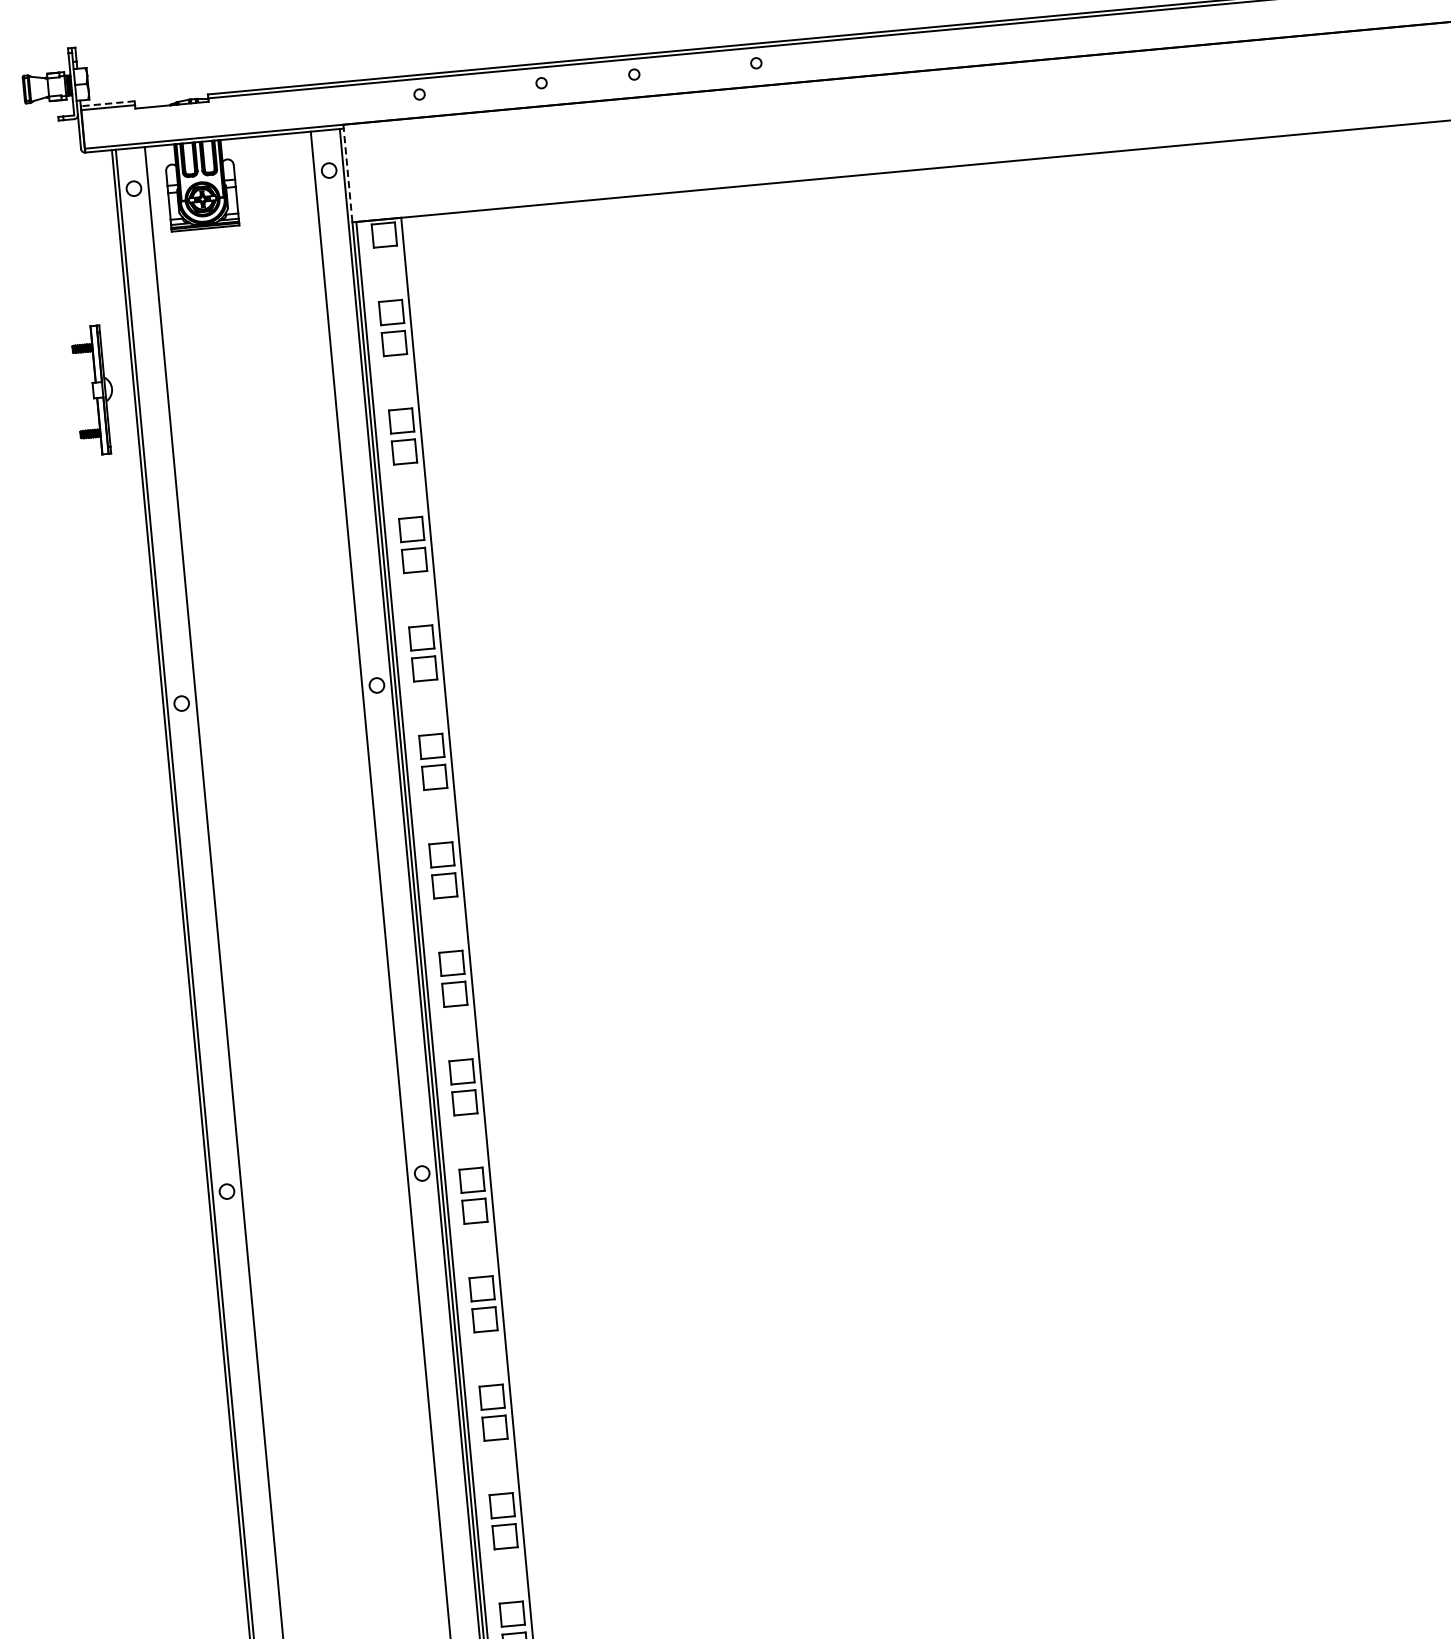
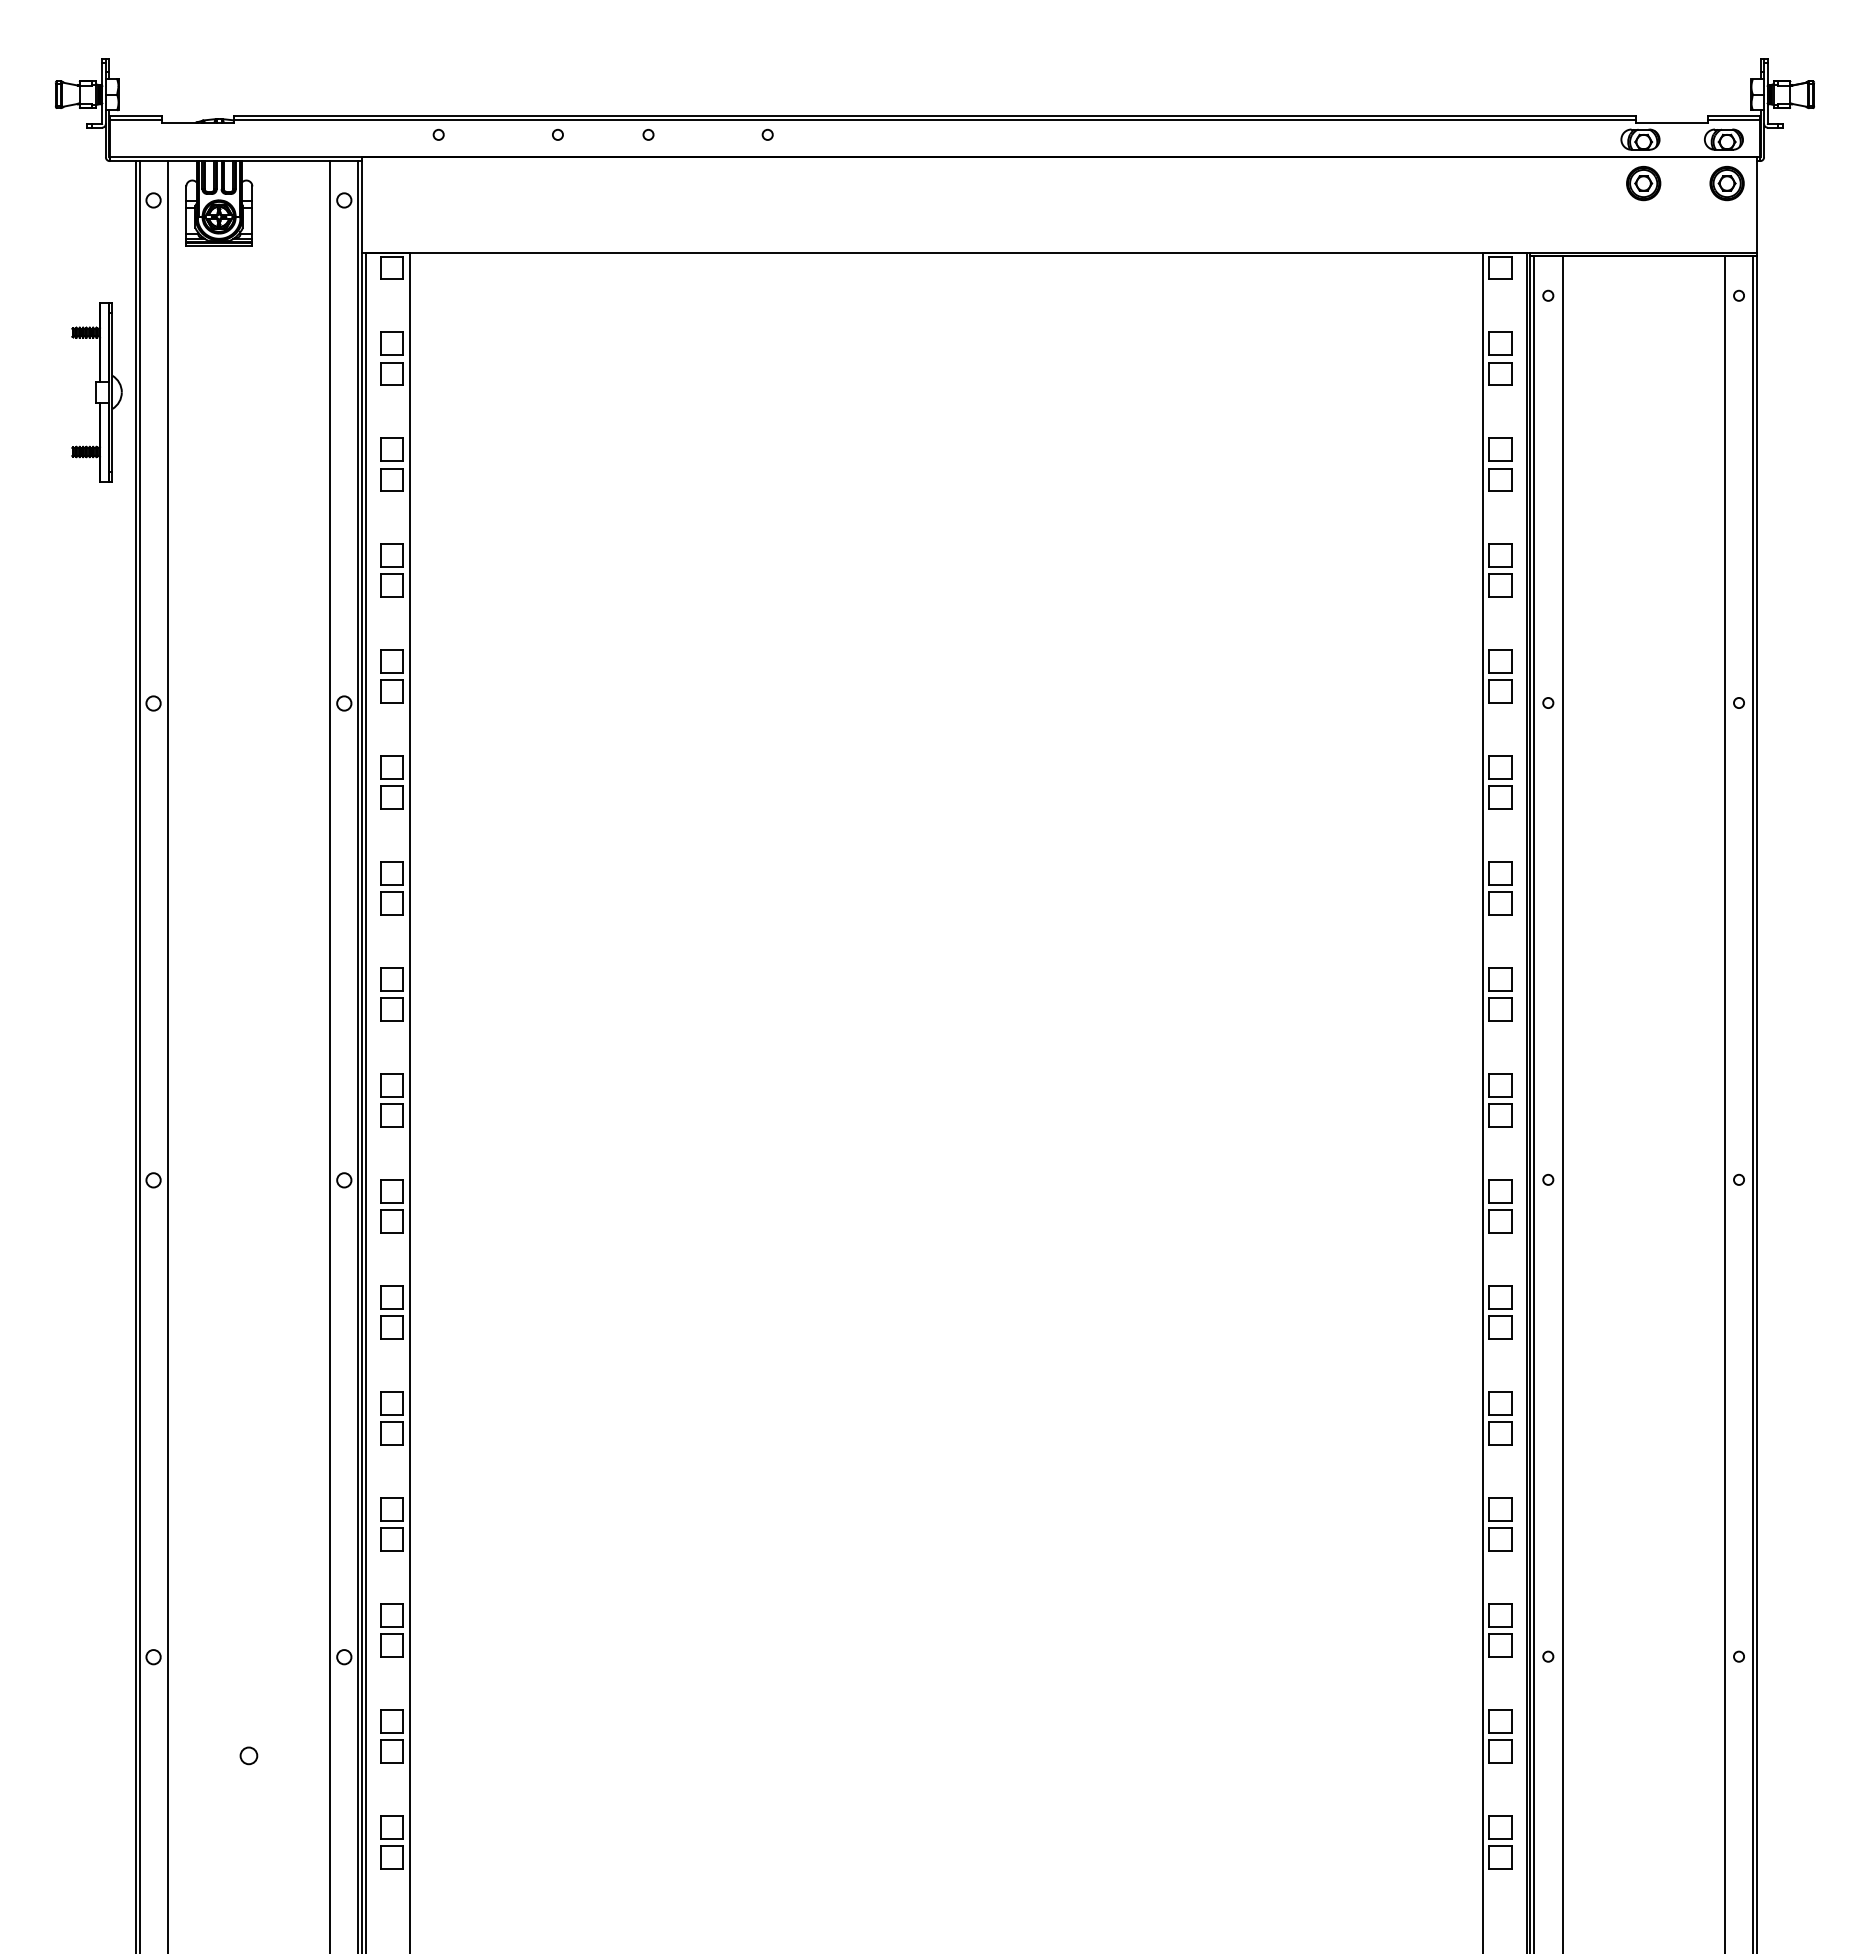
line: (107, 103) -> (135, 115), dashed -> solid
line: (348, 173) -> (362, 204), dashed -> solid
part: (93, 390) -> (96, 392), size x1.43

